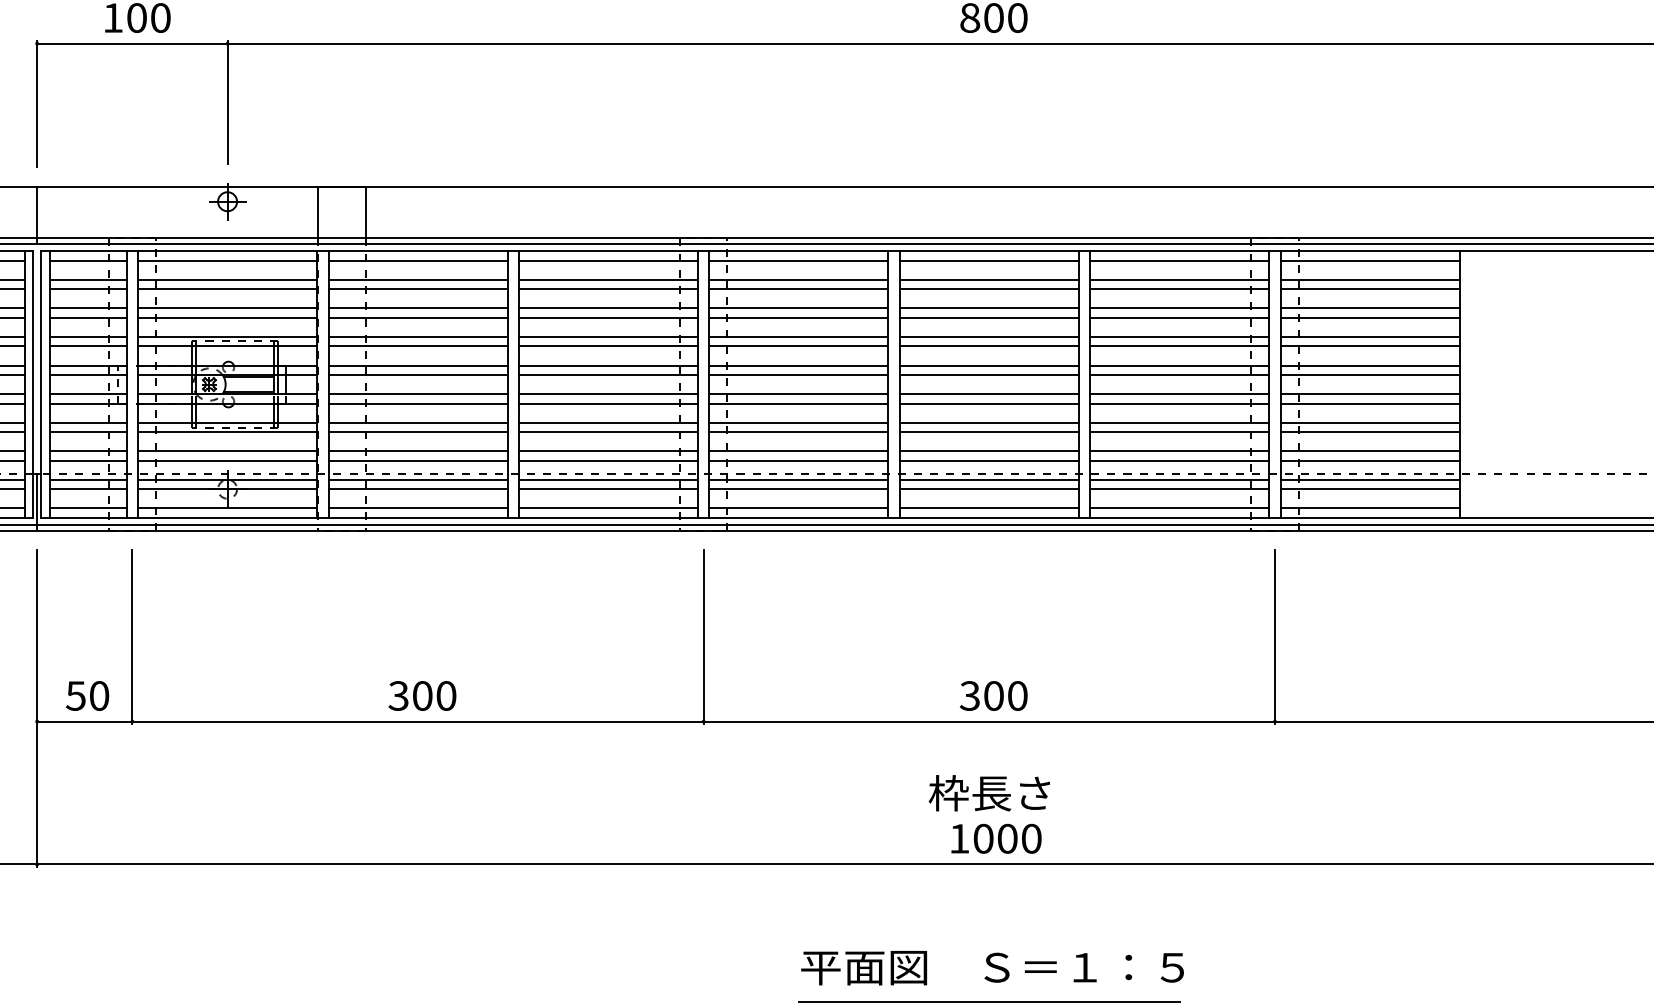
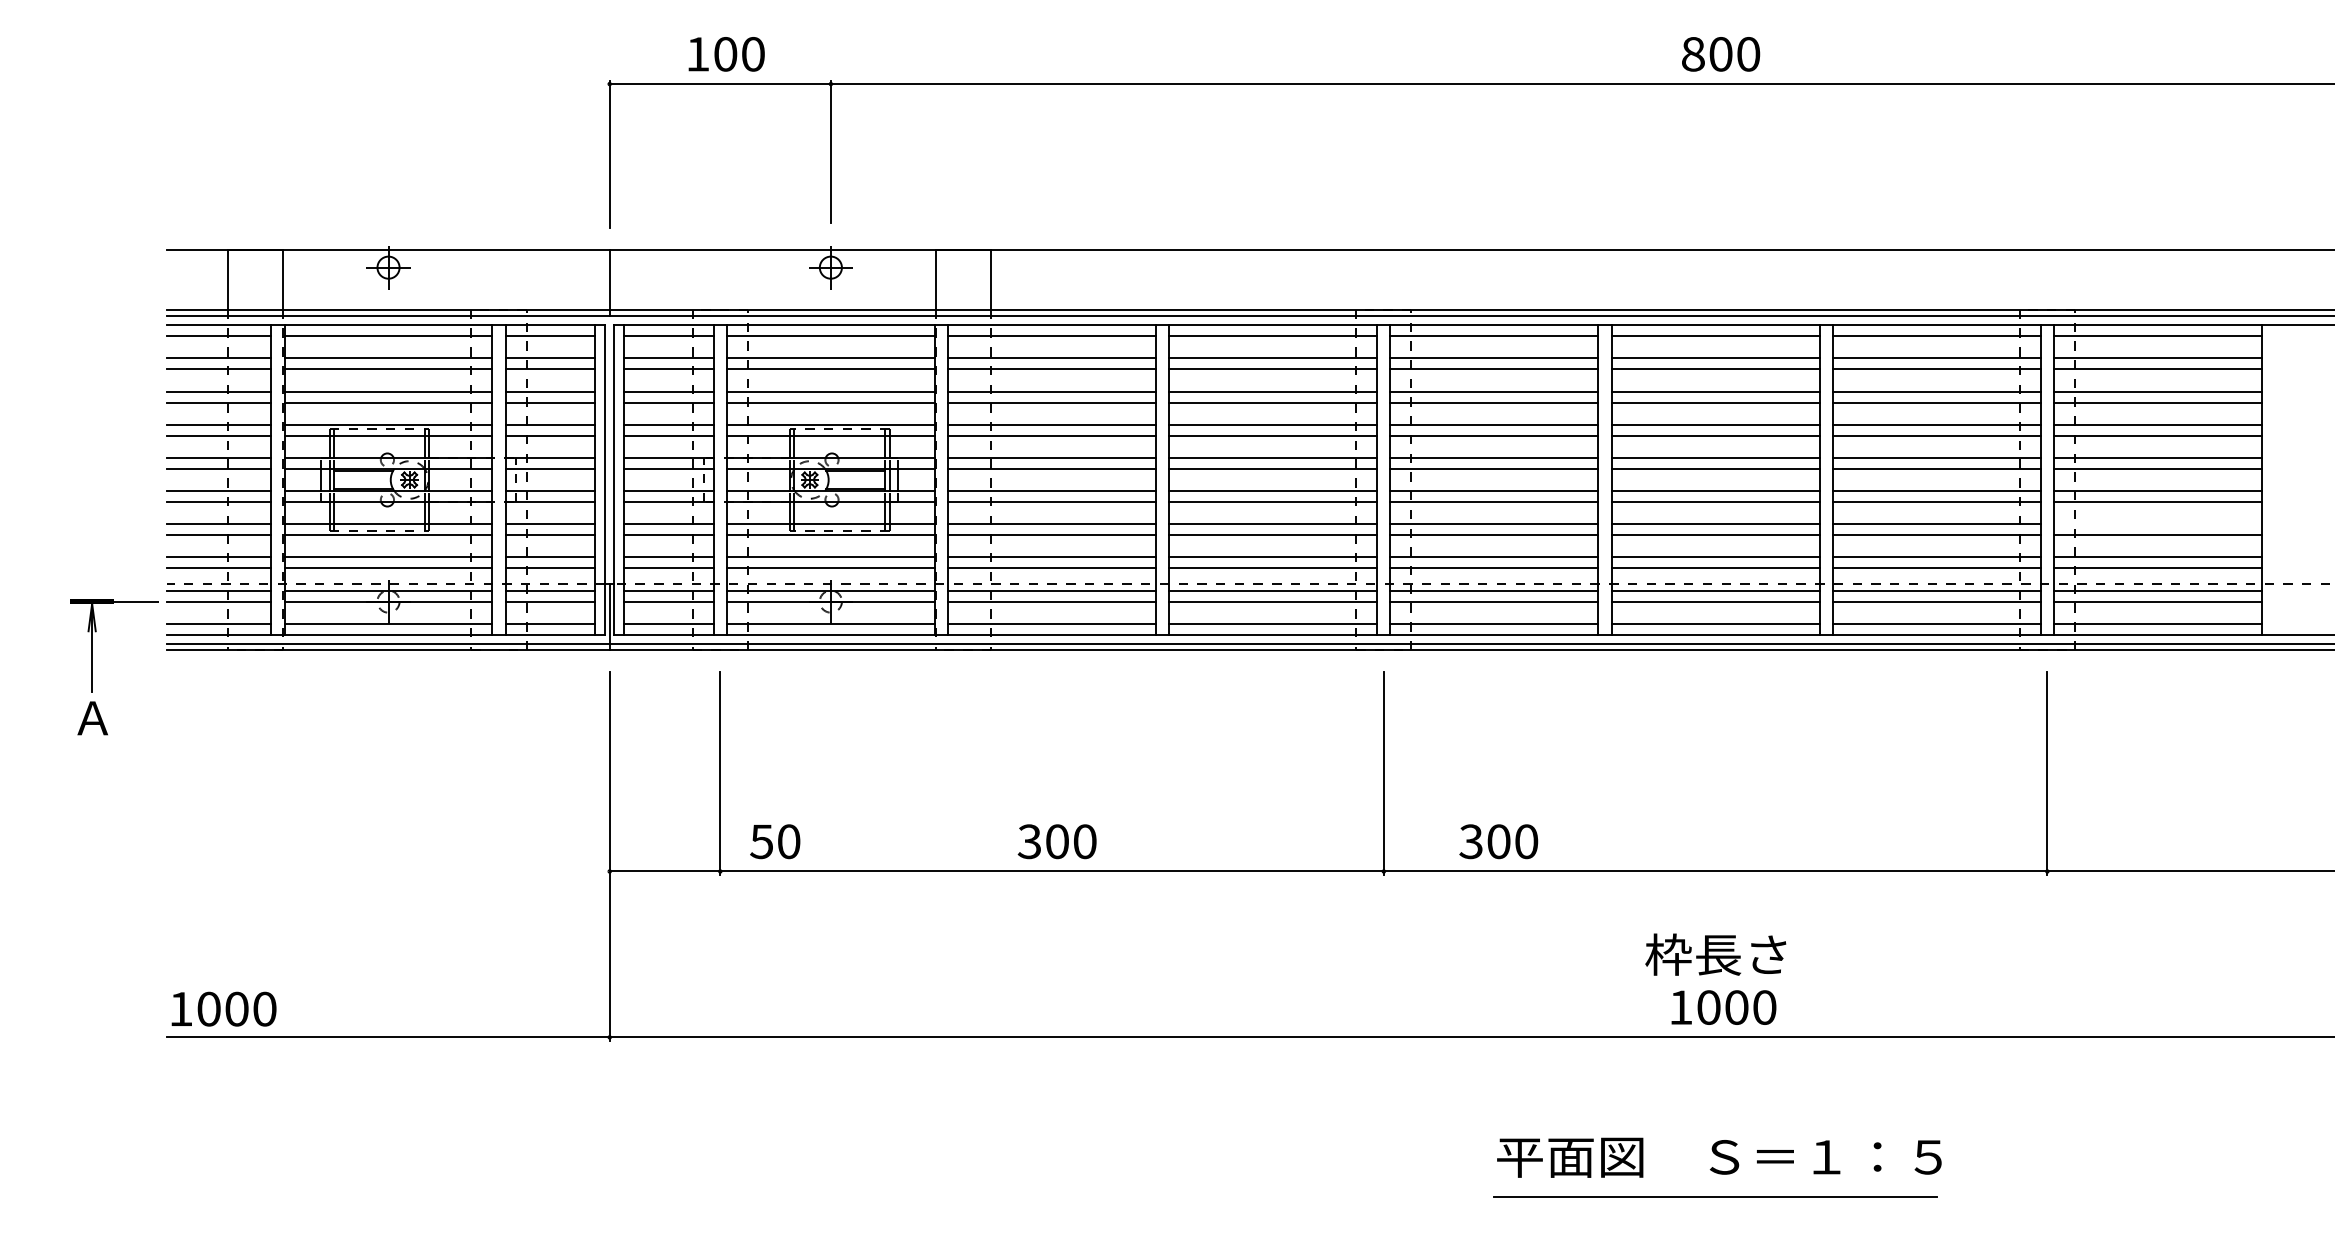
line: (1369, 422) -> (2157, 524), removed
text: (87, 695) -> (775, 841), moved
text: (993, 695) -> (1498, 841), moved

